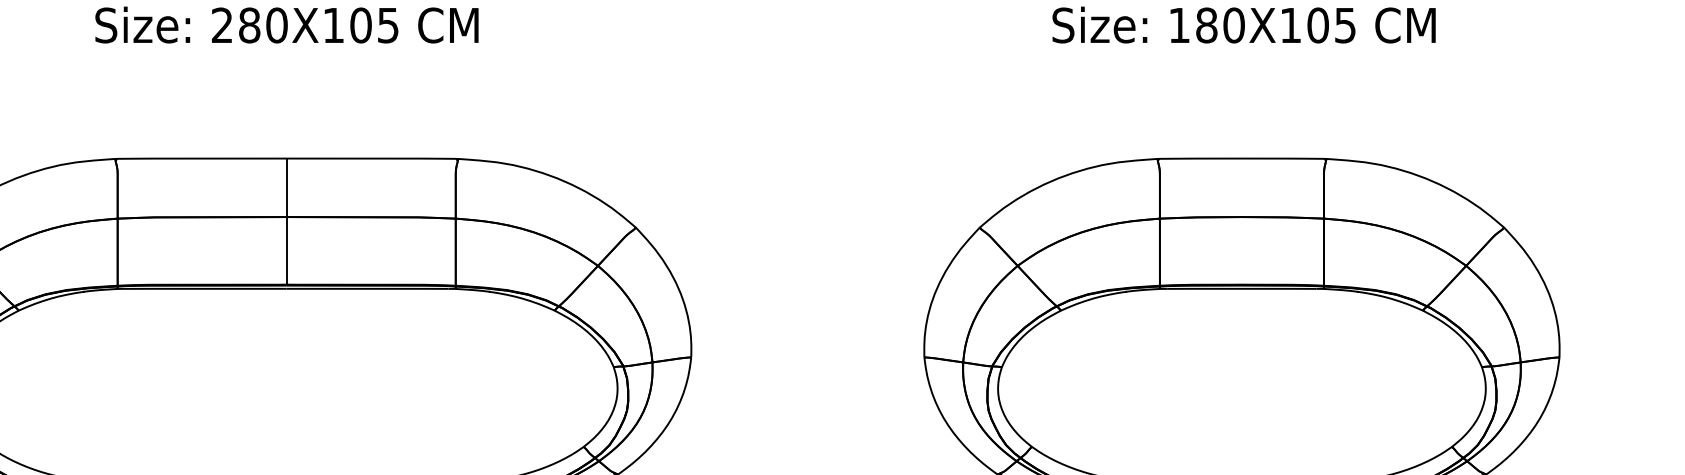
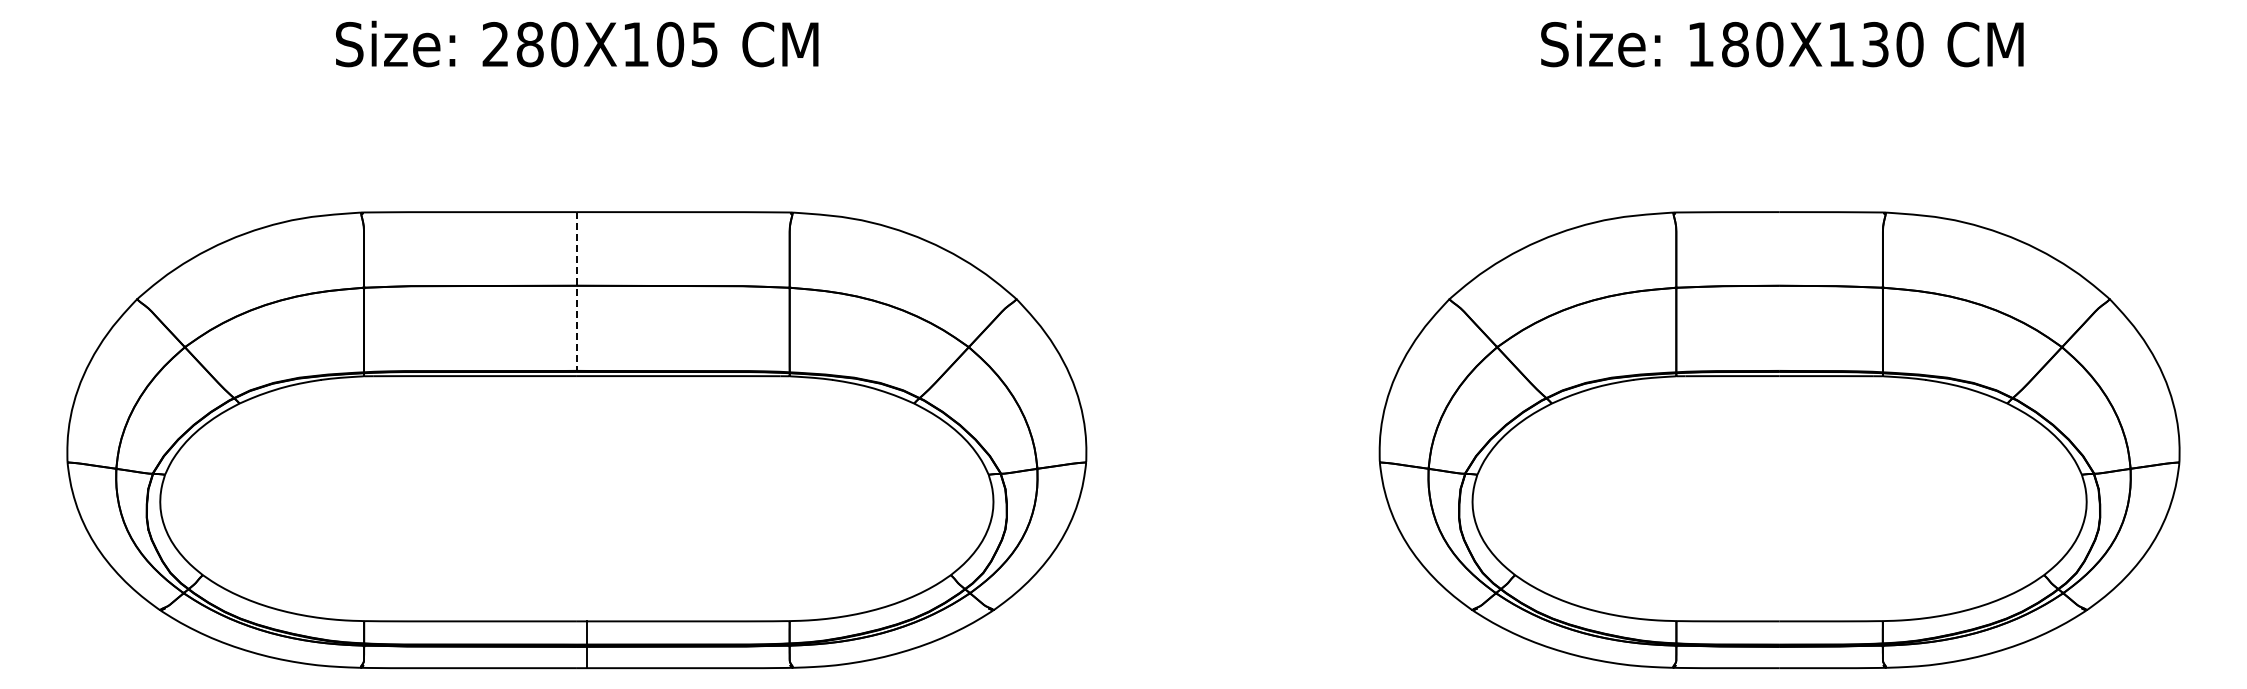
text: (1331, 25) -> (1892, 44), 180X105 -> 180X130
line: (286, 222) -> (576, 292), solid -> dashed

